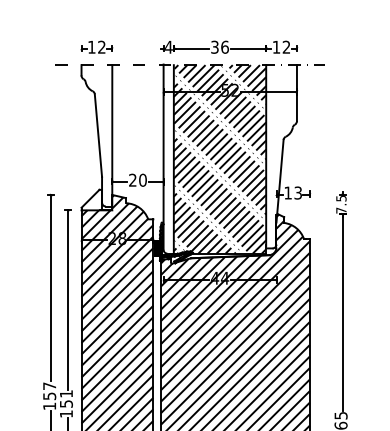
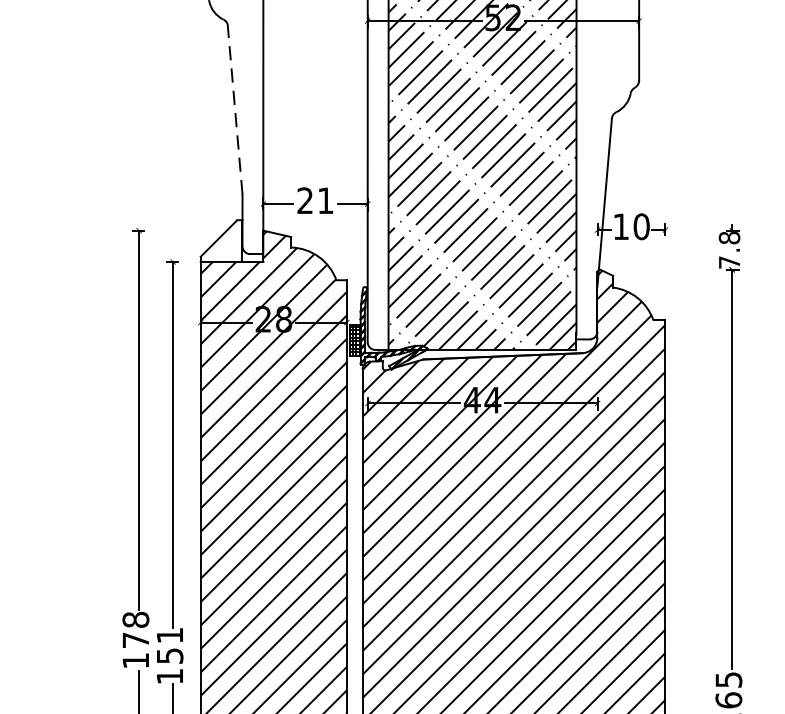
line: (98, 135) -> (235, 109), solid -> dashed
text: (142, 179) -> (324, 199), 20 -> 21
text: (298, 192) -> (642, 225), 13 -> 10
text: (341, 198) -> (729, 237), 7.5 -> 7.8
text: (49, 391) -> (135, 630), 157 -> 178

